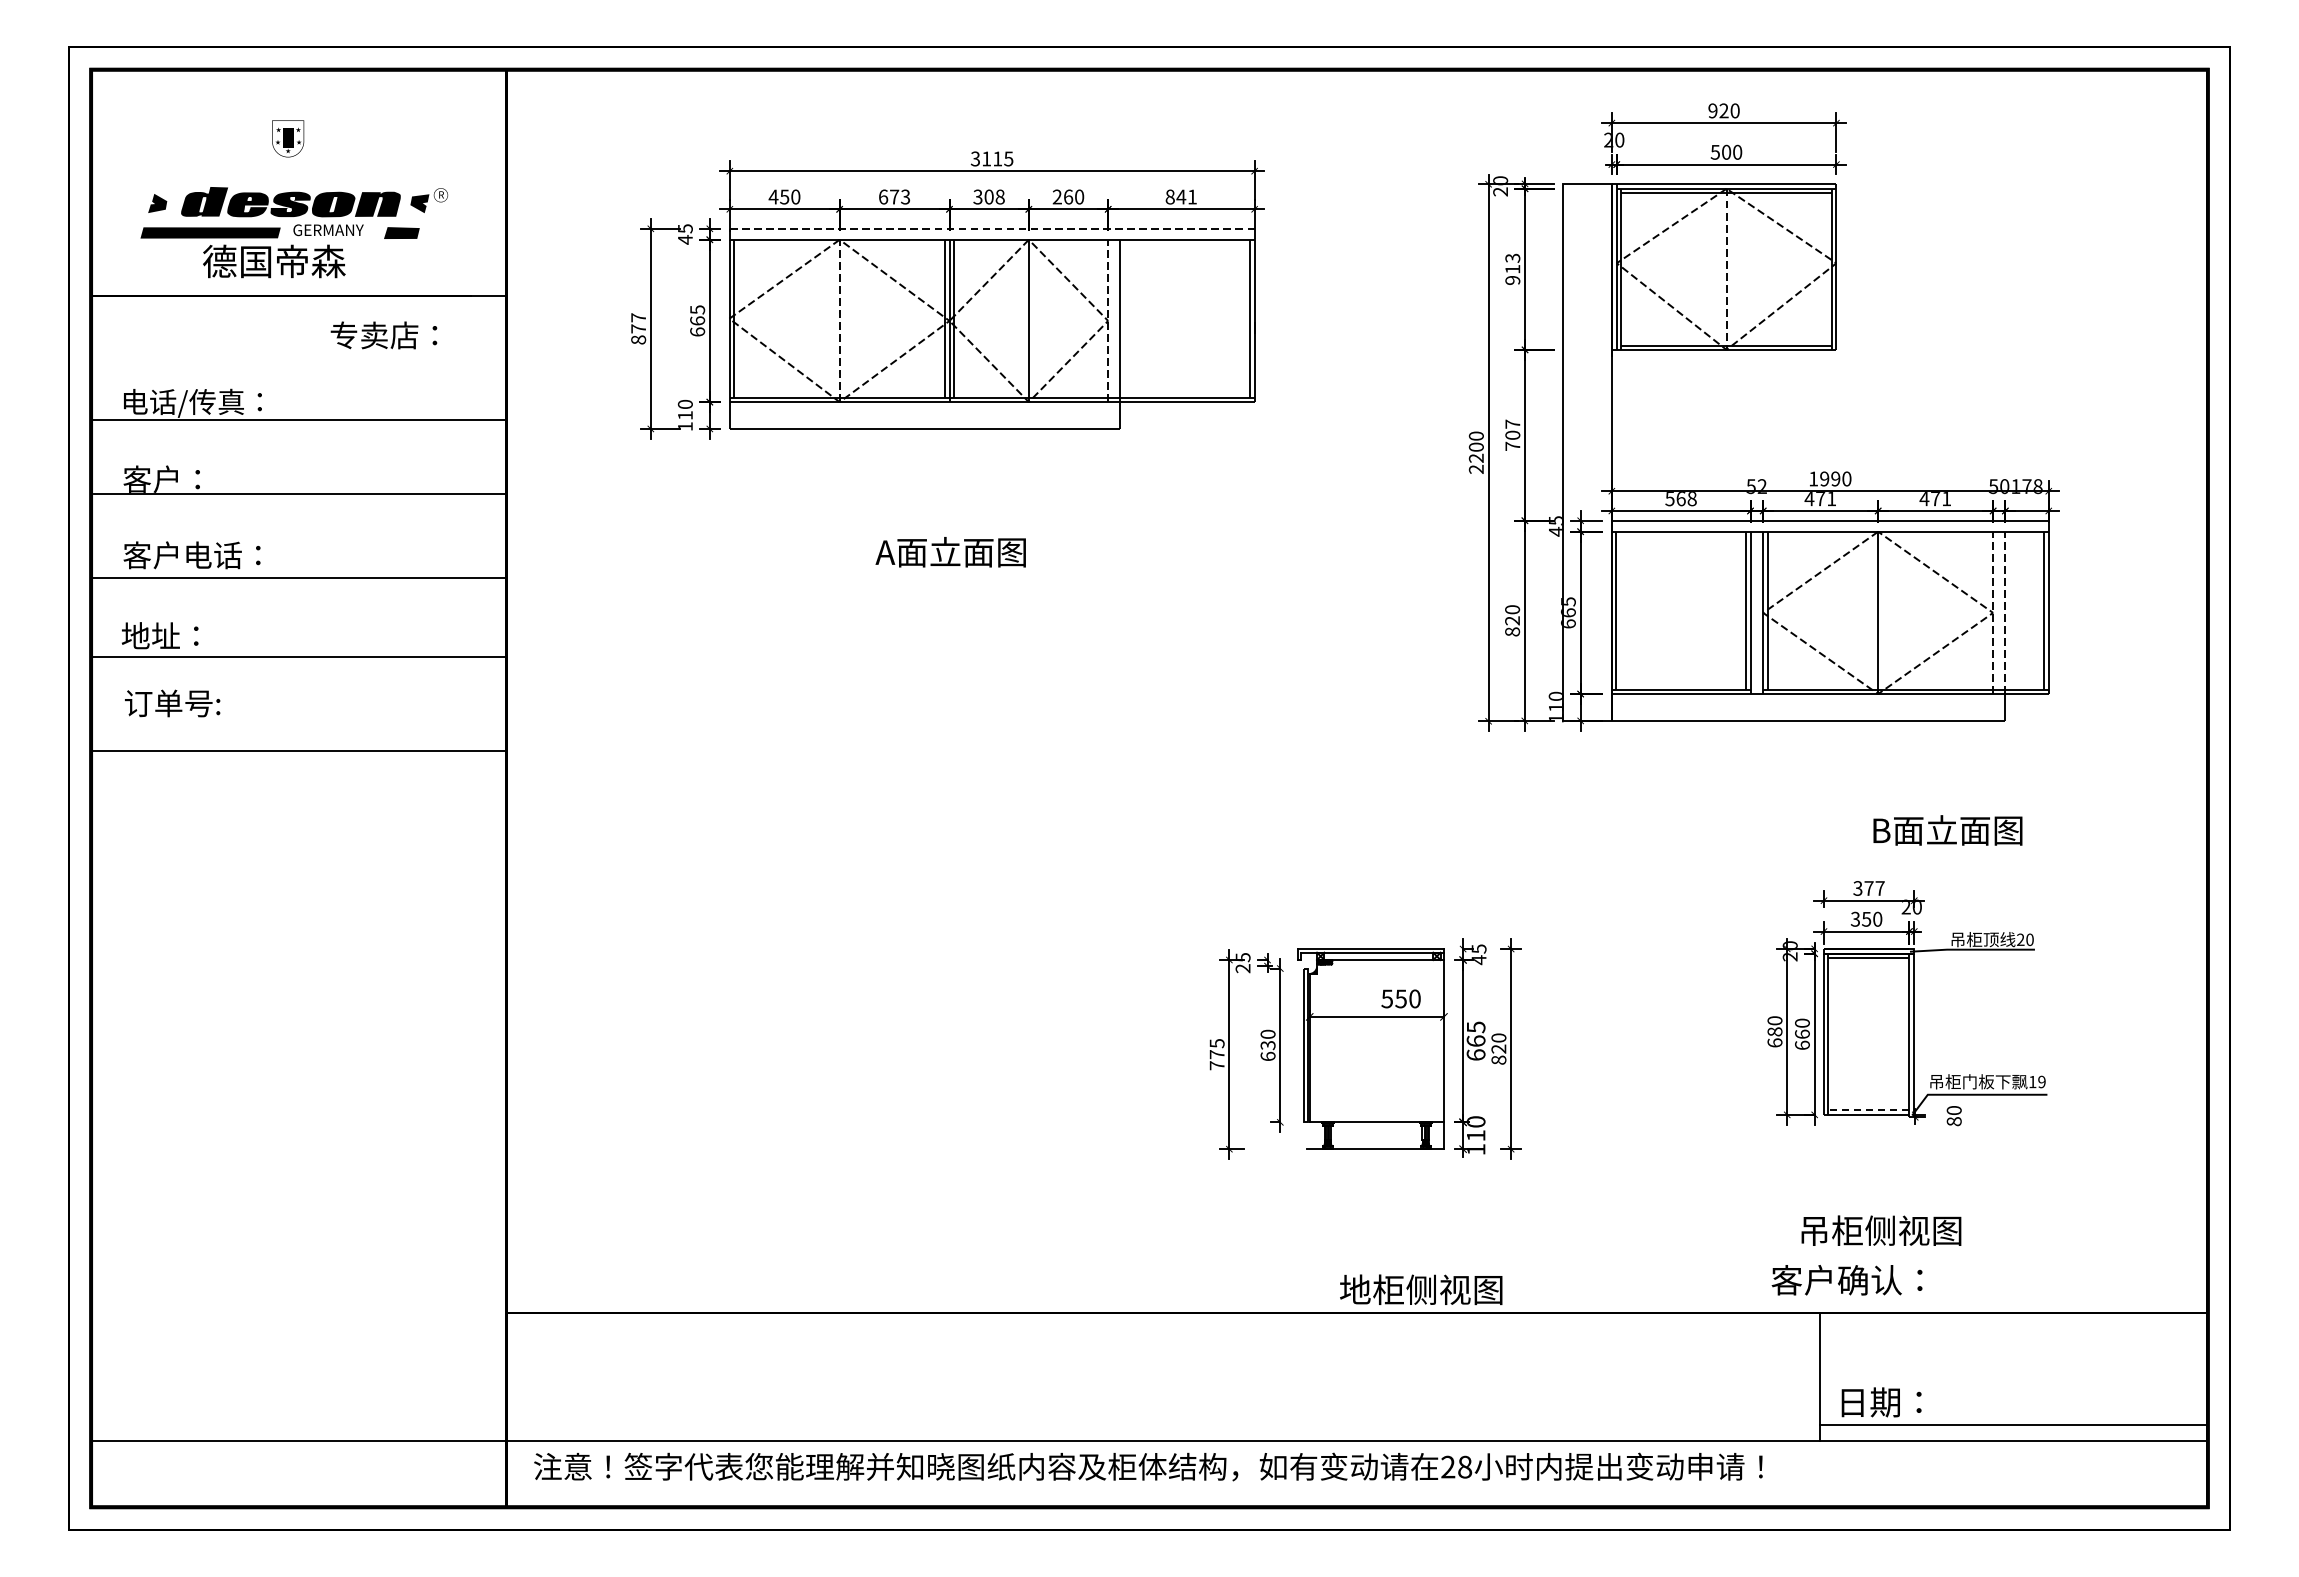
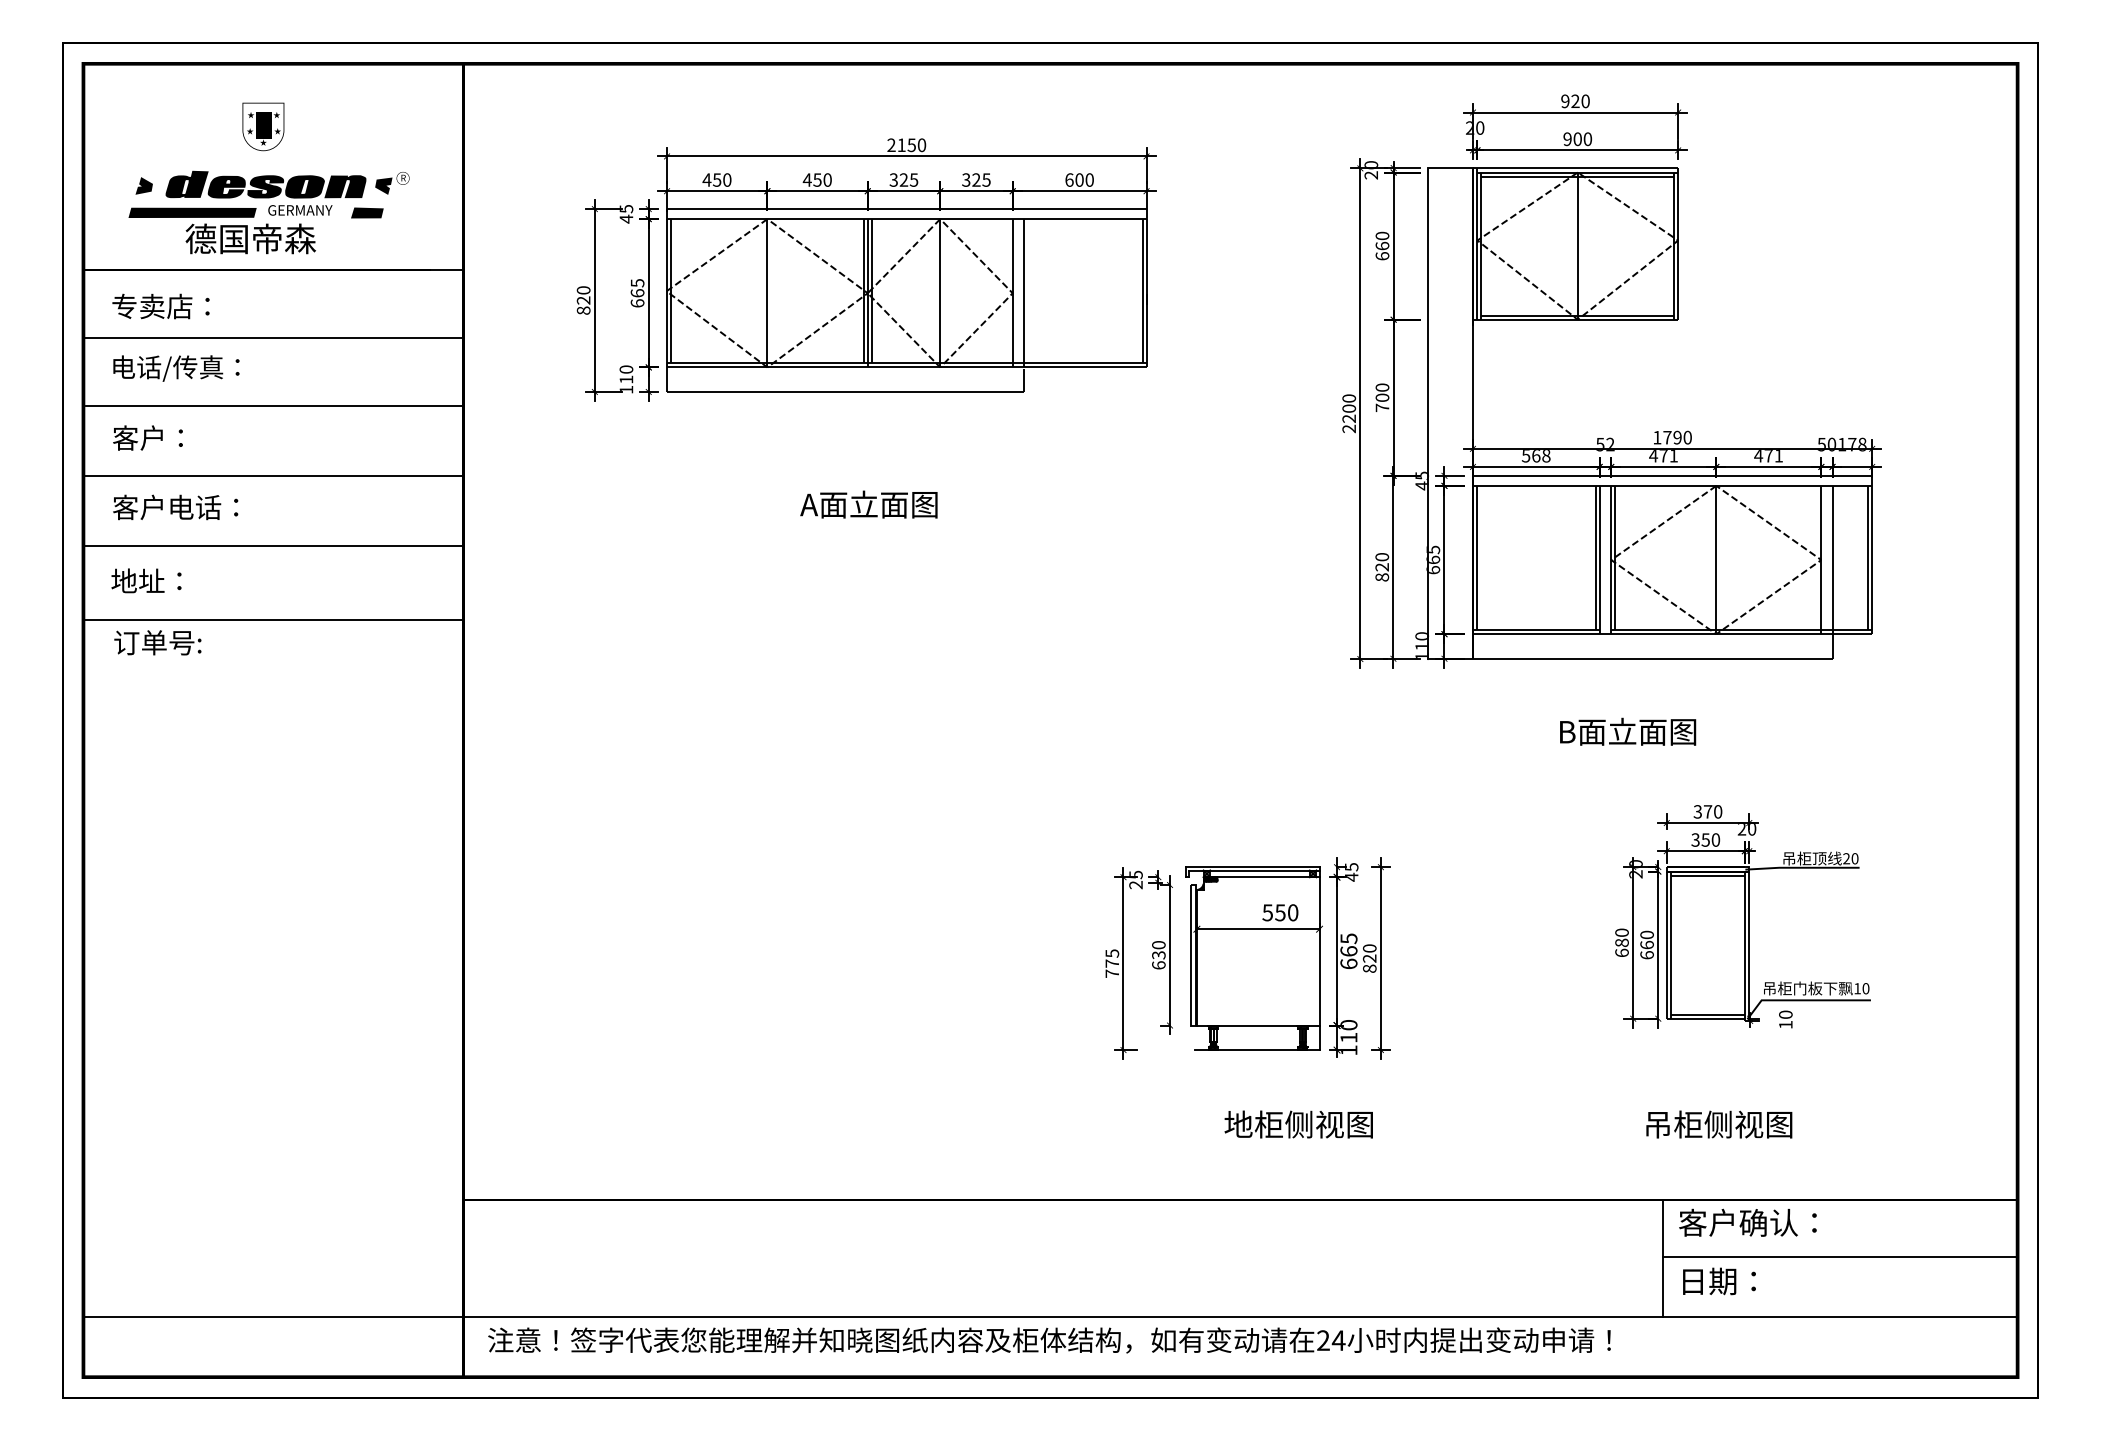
part: (288, 138) -> (263, 126), size x1.43
text: (1715, 151) -> (1567, 138), 500 -> 900
text: (991, 159) -> (906, 145), 3115 -> 2150
text: (893, 196) -> (816, 179), 673 -> 450
text: (994, 196) -> (908, 179), 308 -> 325
text: (1068, 196) -> (976, 179), 260 -> 325
text: (1181, 196) -> (1079, 179), 841 -> 600
line: (991, 229) -> (906, 209), dashed -> solid
text: (1512, 268) -> (1382, 245), 913 -> 660
line: (1726, 269) -> (1577, 246), dashed -> solid
line: (839, 320) -> (767, 292), dashed -> solid
line: (1107, 320) -> (1012, 292), dashed -> solid
text: (638, 323) -> (583, 295), 877 -> 820
text: (383, 335) -> (160, 306), moved
line: (299, 419) -> (273, 338), moved
text: (1512, 424) -> (1382, 387), 707 -> 700
text: (1824, 478) -> (1667, 437), 1990 -> 1790
line: (300, 494) -> (274, 406), moved
line: (299, 578) -> (273, 476), moved
line: (1993, 612) -> (1821, 559), dashed -> solid
line: (2005, 612) -> (1832, 559), dashed -> solid
line: (299, 657) -> (273, 546), moved
line: (299, 750) -> (273, 619), moved
text: (1948, 830) -> (1628, 731), moved
text: (1880, 888) -> (1718, 811), 377 -> 370
text: (2041, 1081) -> (1865, 988), 19 -> 10
line: (1868, 1110) -> (1707, 1014), dashed -> solid
text: (1953, 1121) -> (1785, 1024), 80 -> 10
text: (1846, 1279) -> (1747, 1222), moved
text: (1420, 1289) -> (1298, 1124), moved
line: (2012, 1424) -> (1839, 1256), moved
text: (1464, 1467) -> (1338, 1340), 28 -> 24

